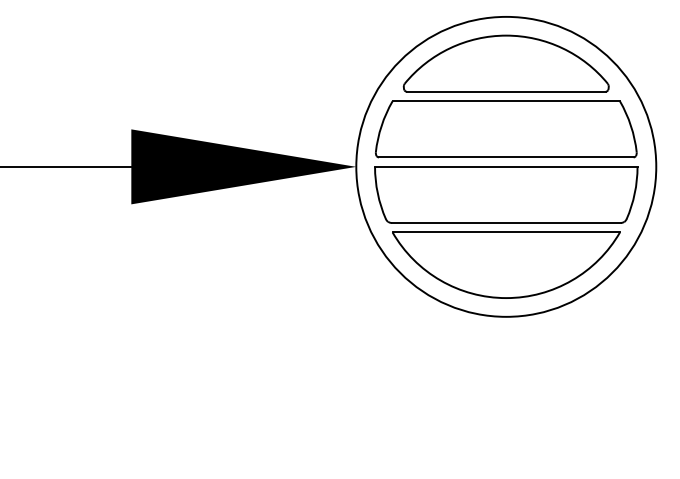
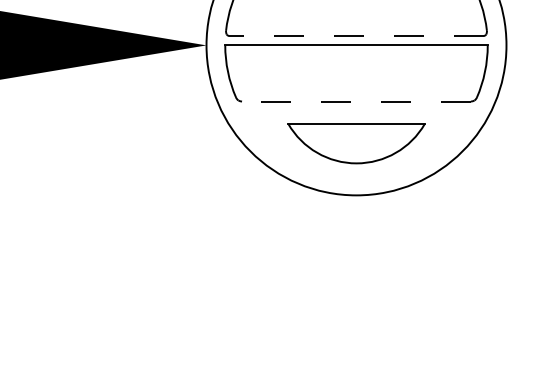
line: (505, 157) -> (355, 36), solid -> dashed
line: (505, 223) -> (355, 102), solid -> dashed
part: (506, 264) -> (356, 143), size x0.6

